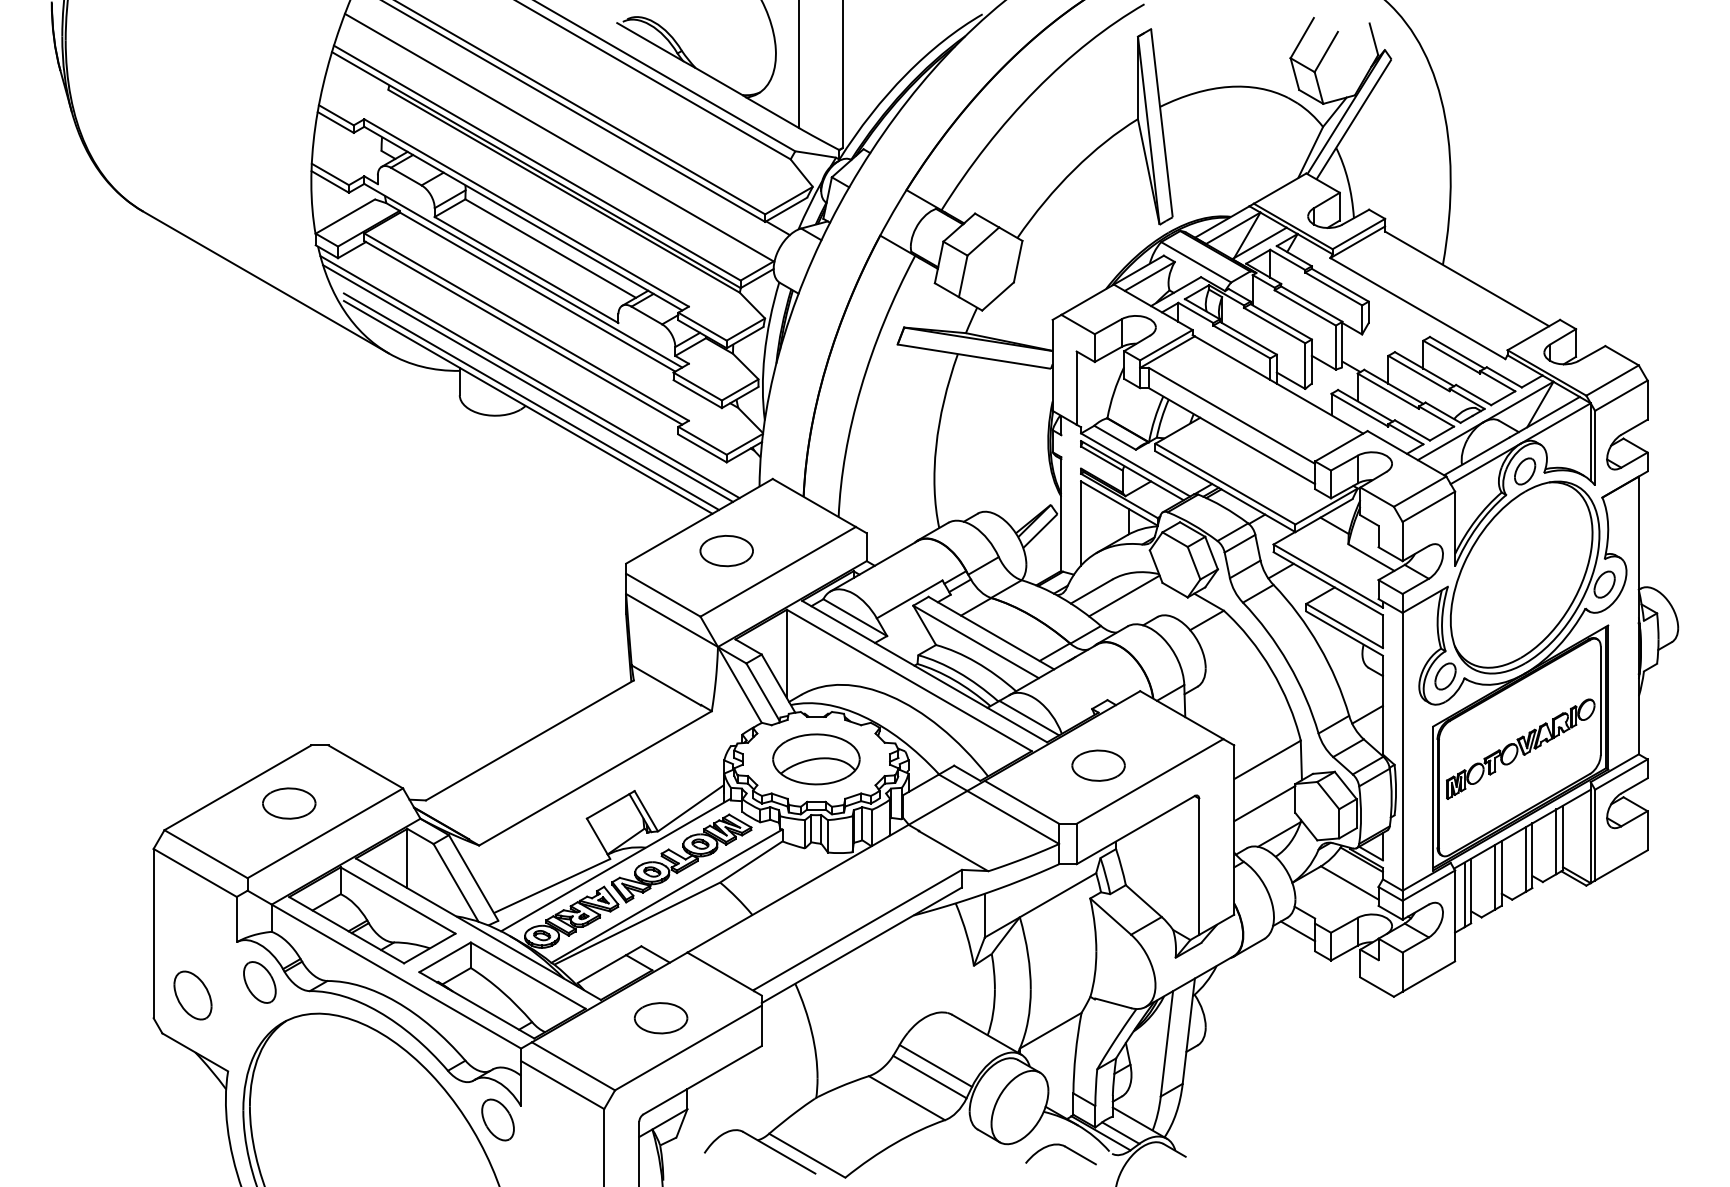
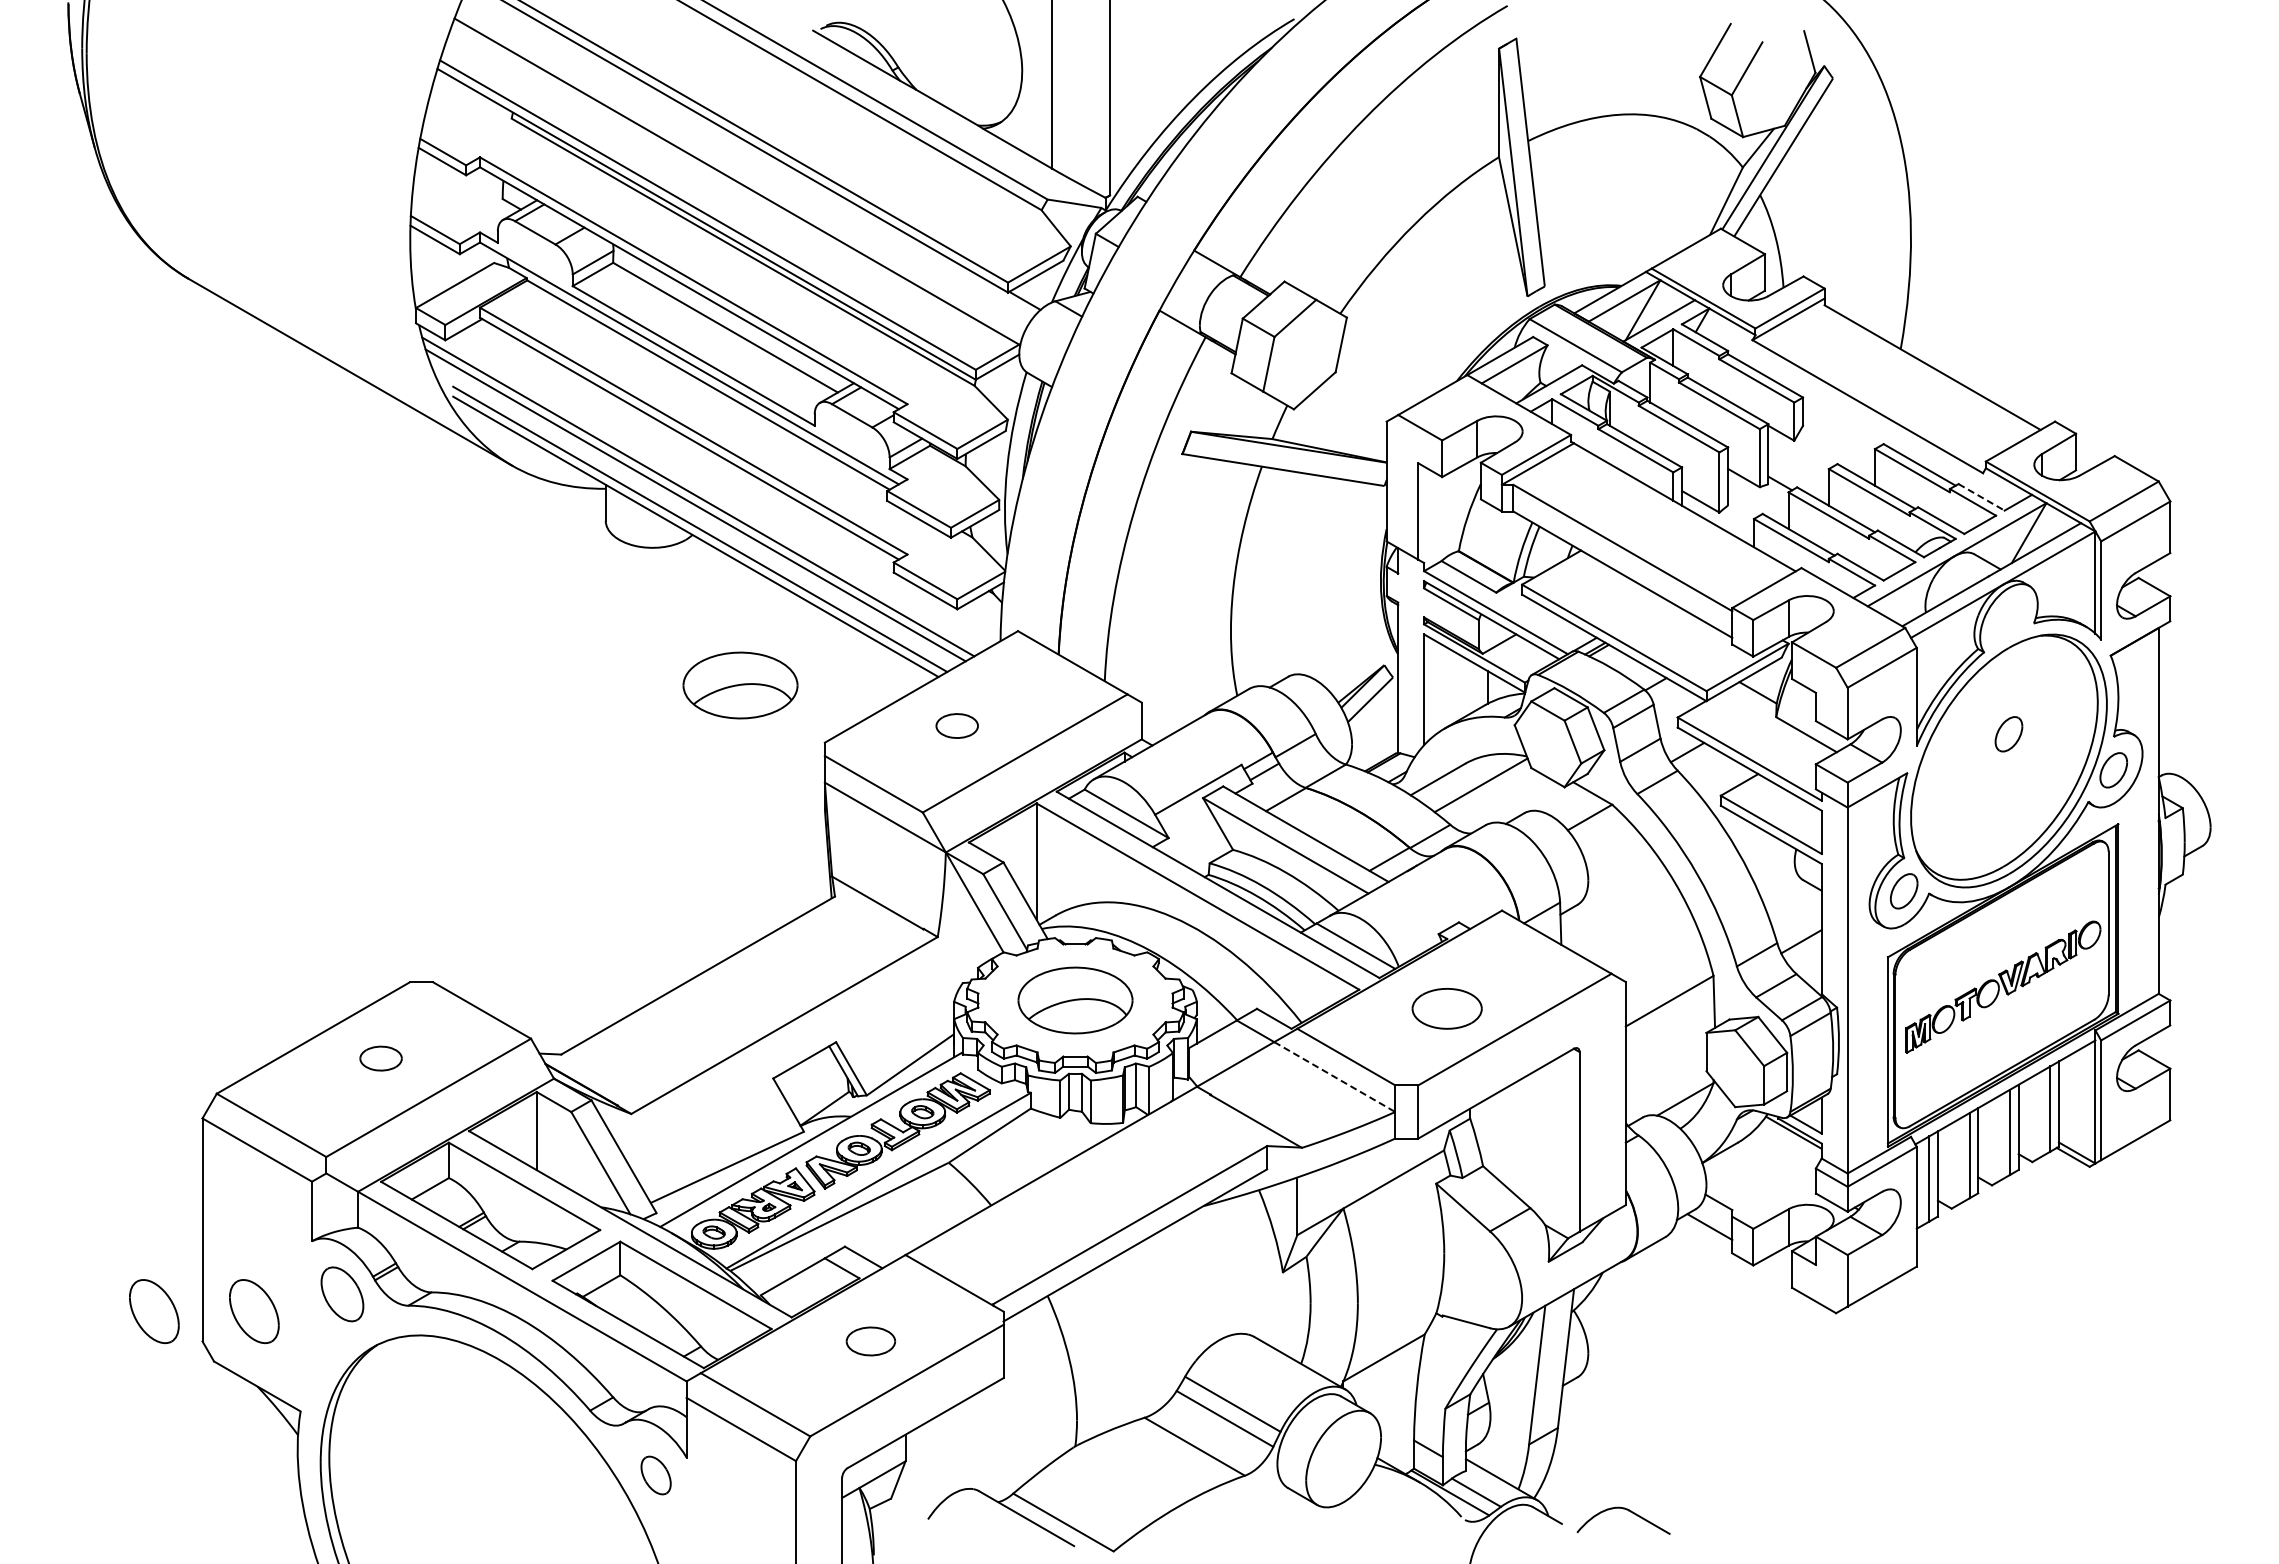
line: (1504, 377) -> (1981, 497), solid -> dashed
part: (1524, 471) -> (2008, 734), moved
part: (562, 520) -> (740, 685), added
part: (726, 550) -> (956, 725), size x0.6
part: (288, 803) -> (380, 1058), size x0.6
line: (1264, 803) -> (1665, 1058), removed
line: (1013, 817) -> (1334, 1077), solid -> dashed
line: (1349, 883) -> (1777, 1163), removed
part: (117, 995) -> (154, 1311), added
part: (660, 1018) -> (870, 1341), size x0.7
part: (497, 1120) -> (655, 1475), size x0.7
part: (1064, 1147) -> (1628, 1511), moved

